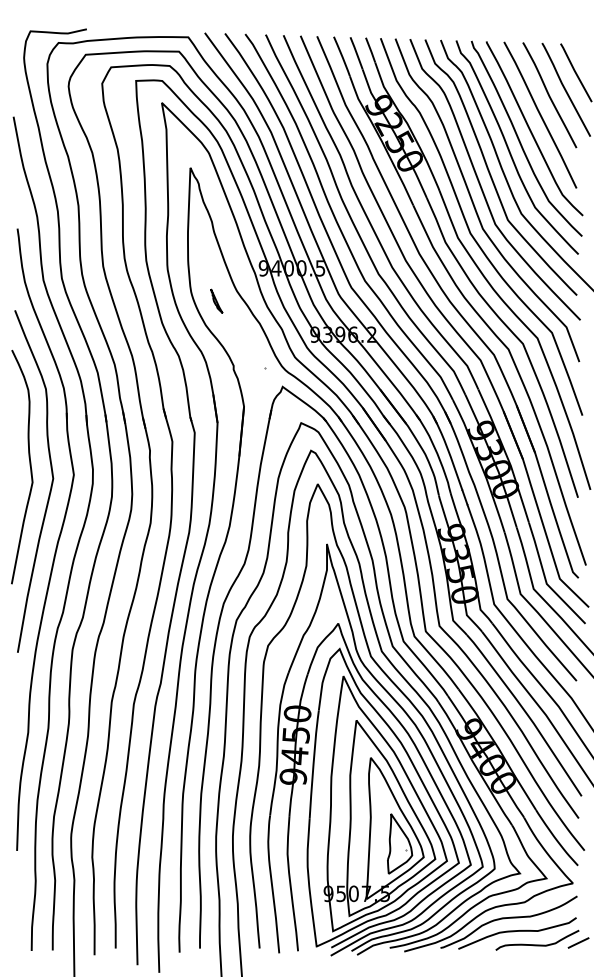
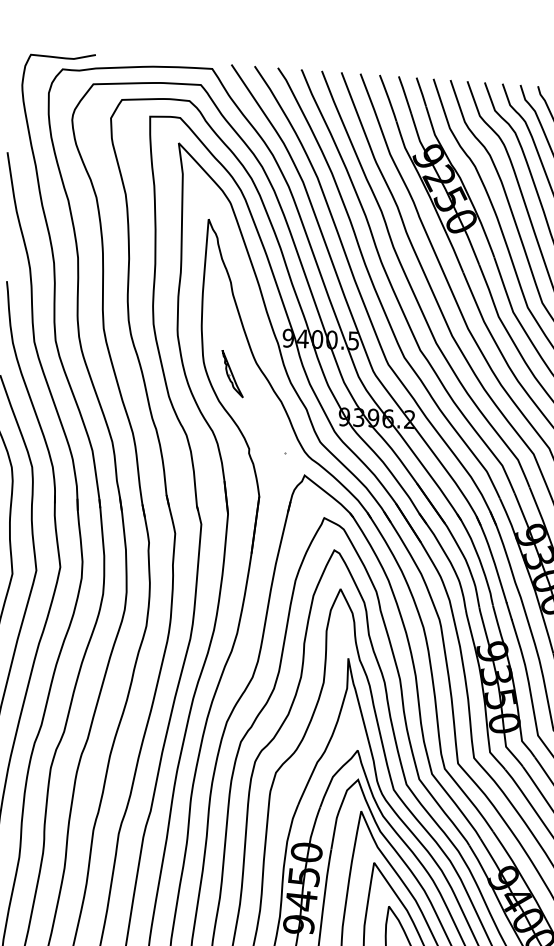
part: (216, 300) -> (232, 373), size x1.67

